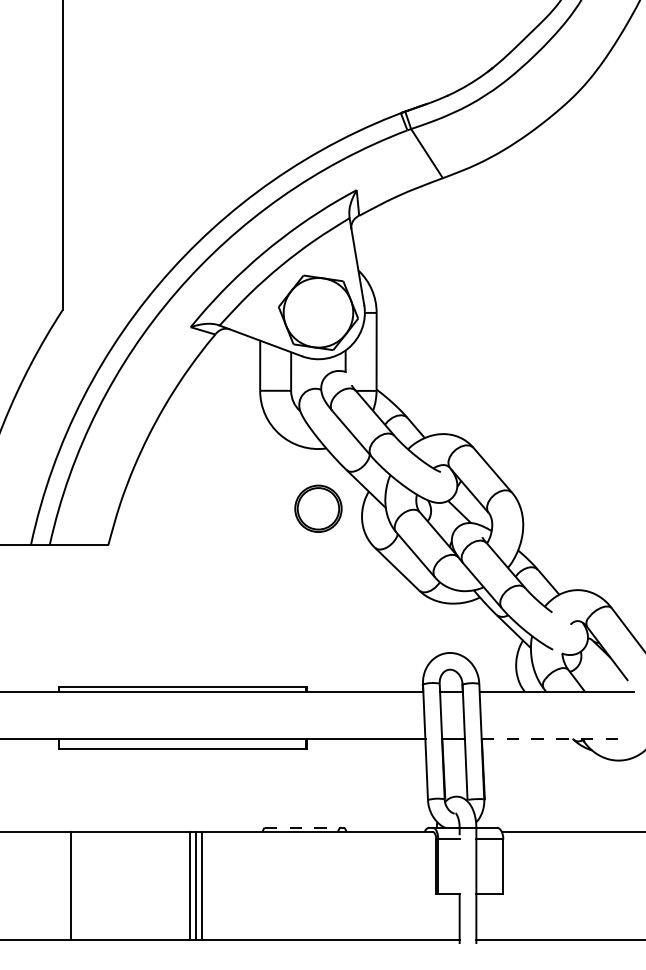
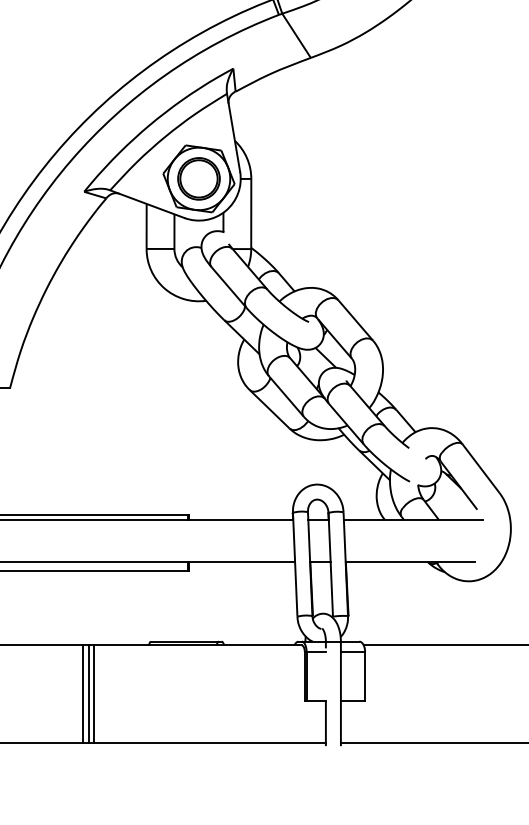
part: (318, 508) -> (199, 178), moved
line: (554, 738) -> (411, 561), dashed -> solid
line: (303, 827) -> (185, 641), dashed -> solid

